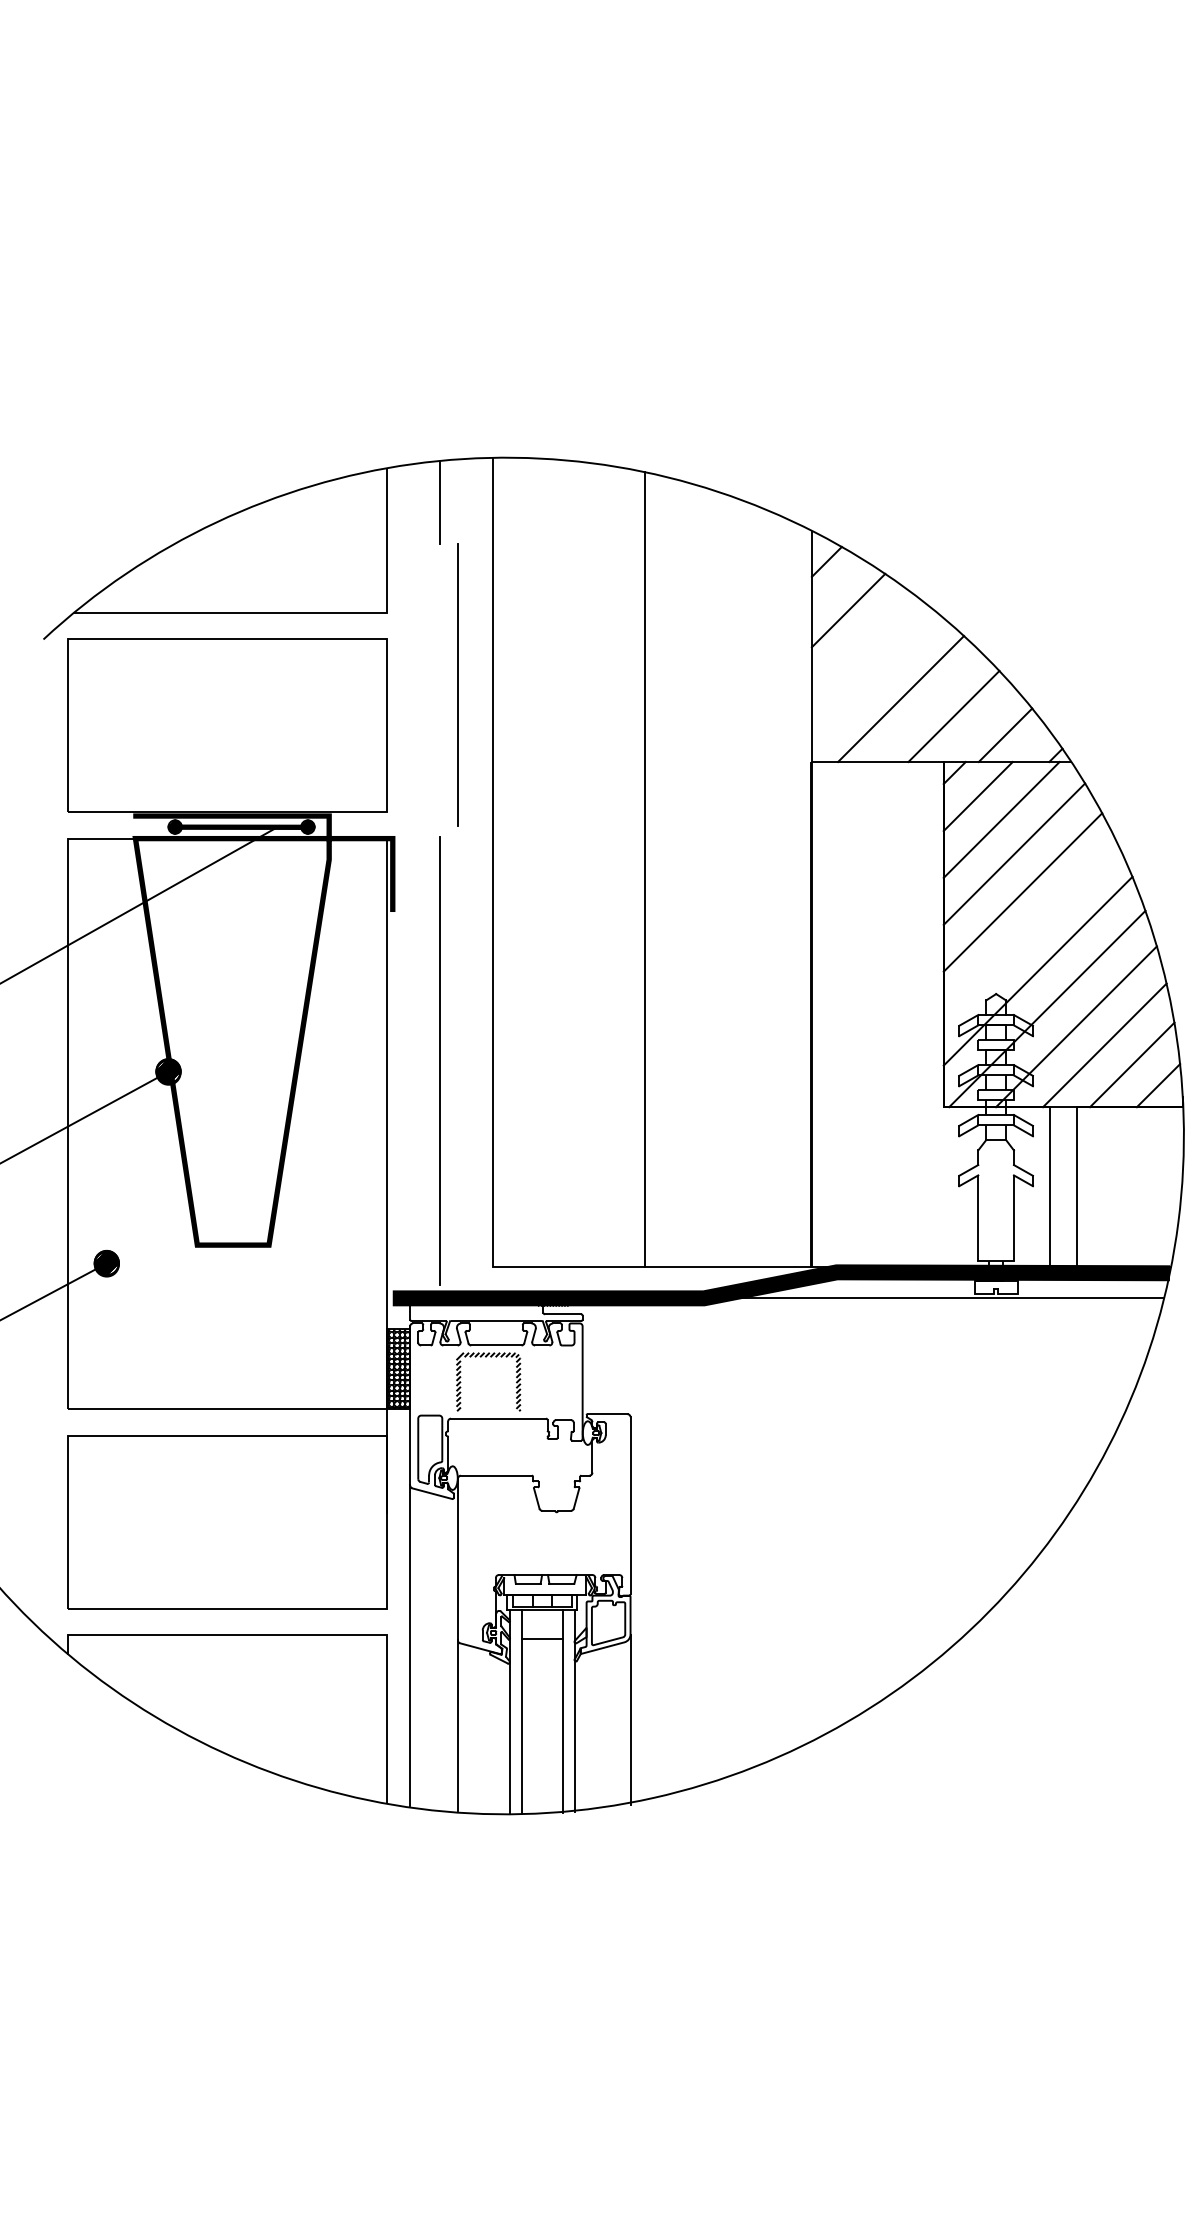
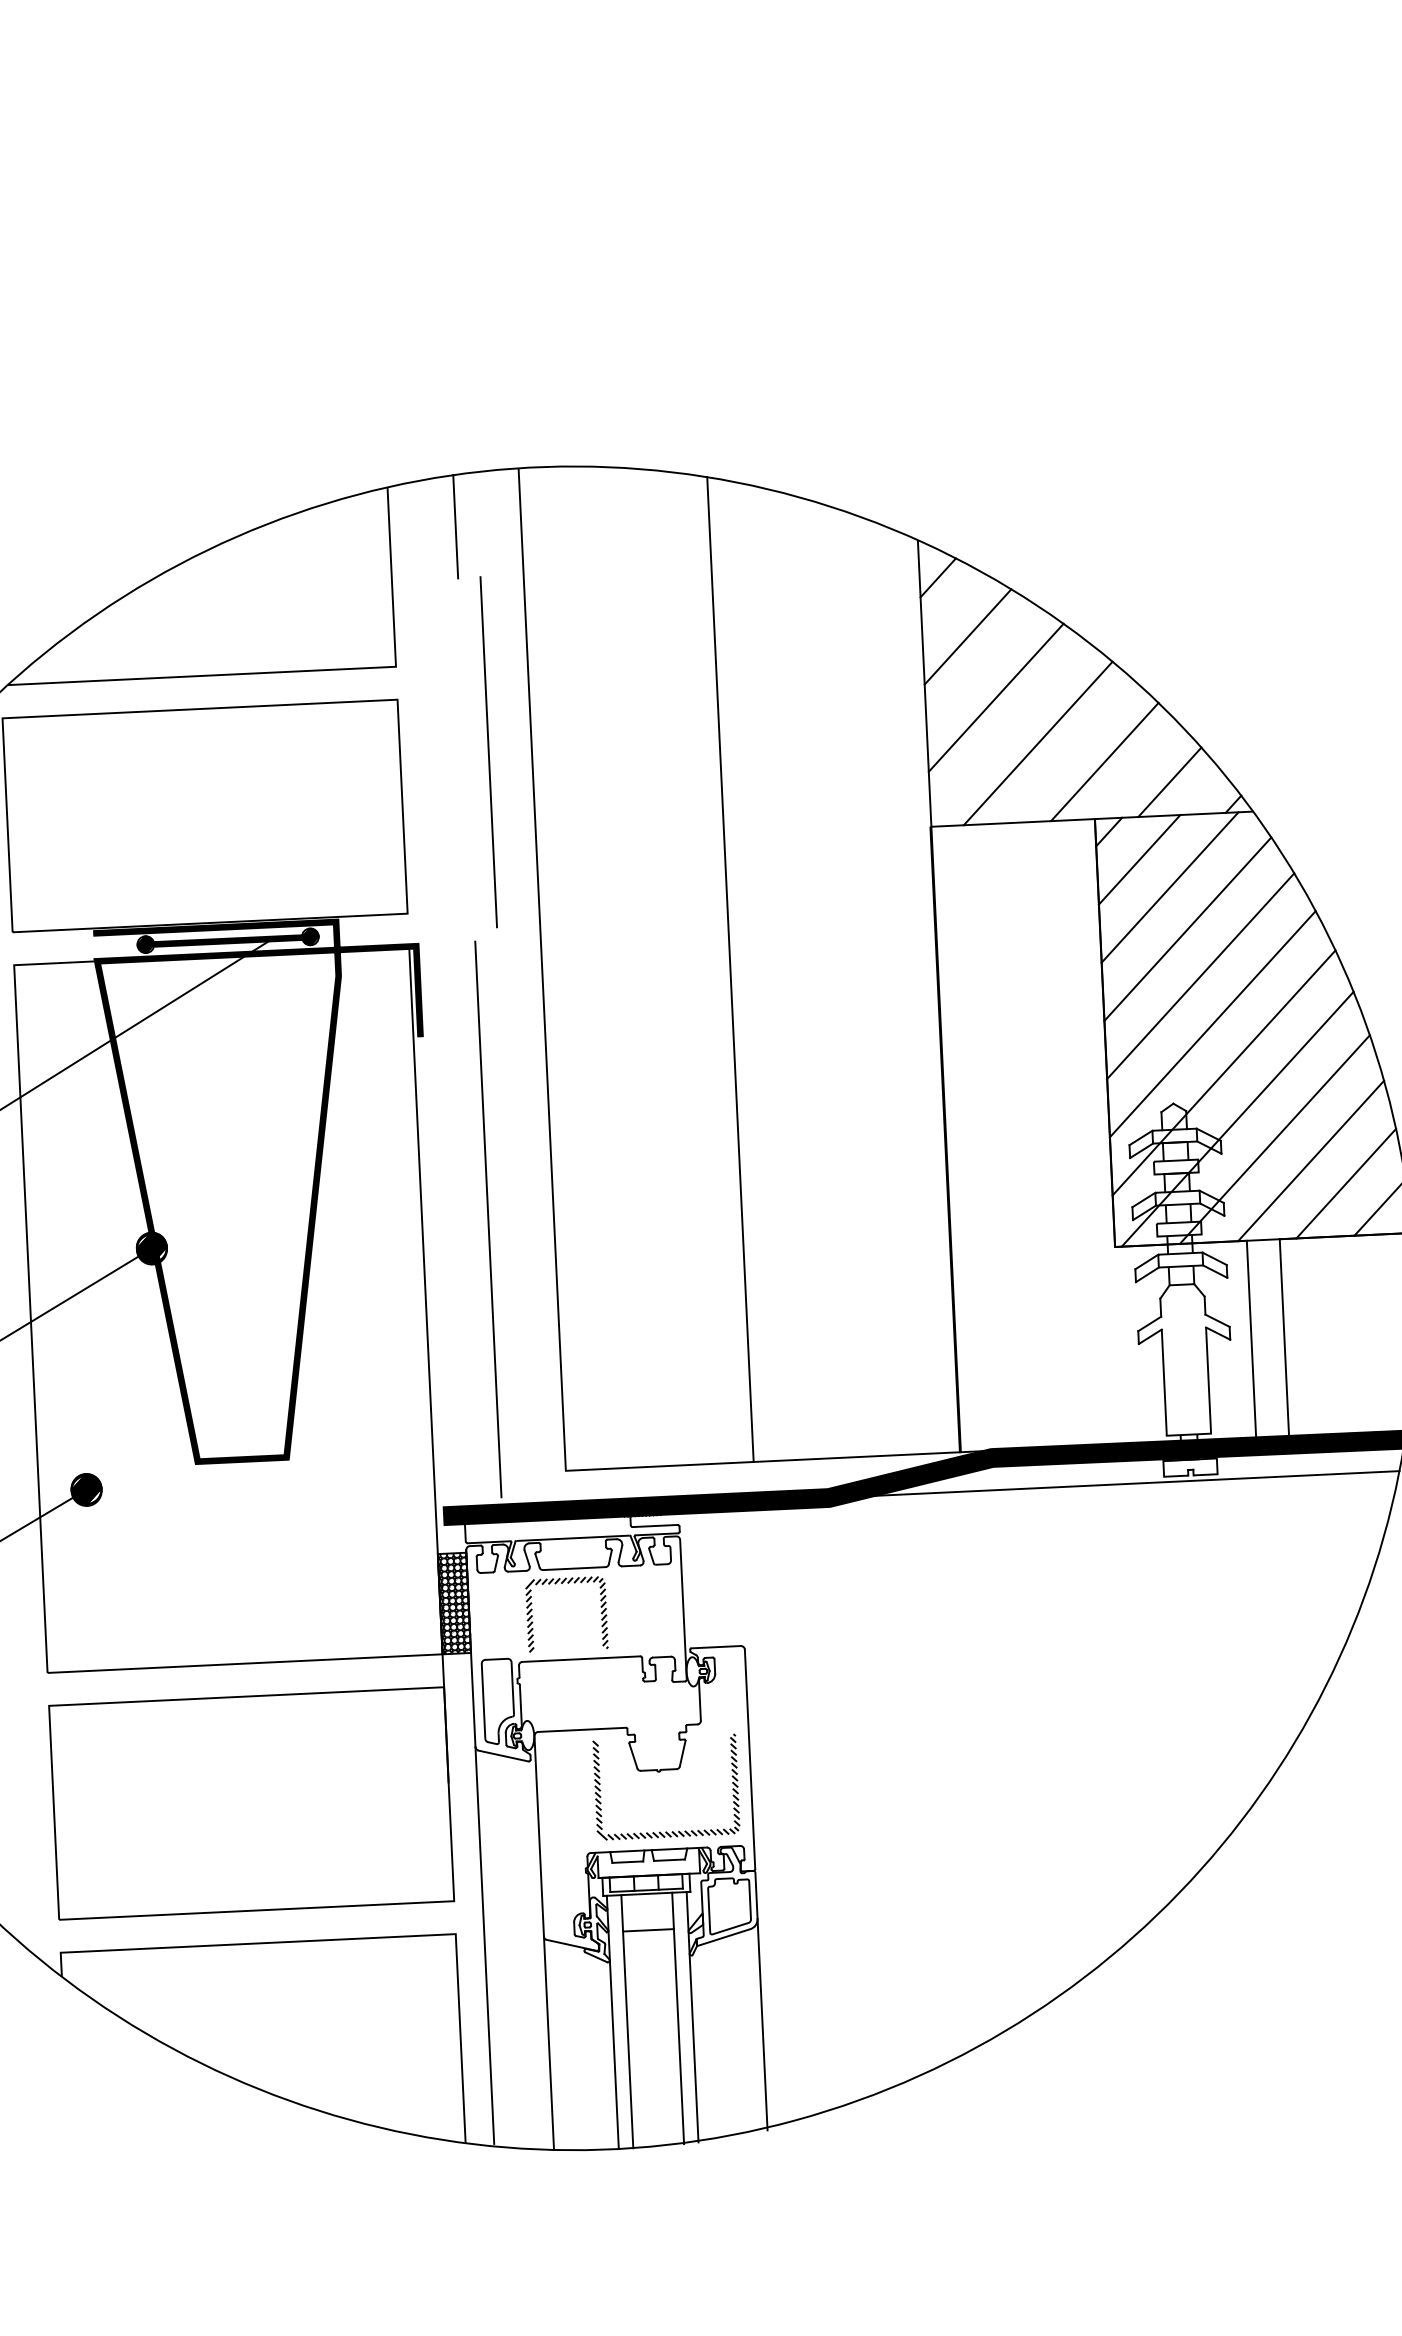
line: (868, 660) -> (995, 697), added
line: (1030, 931) -> (1212, 1024), added
part: (560, 1560) -> (666, 1831), added

